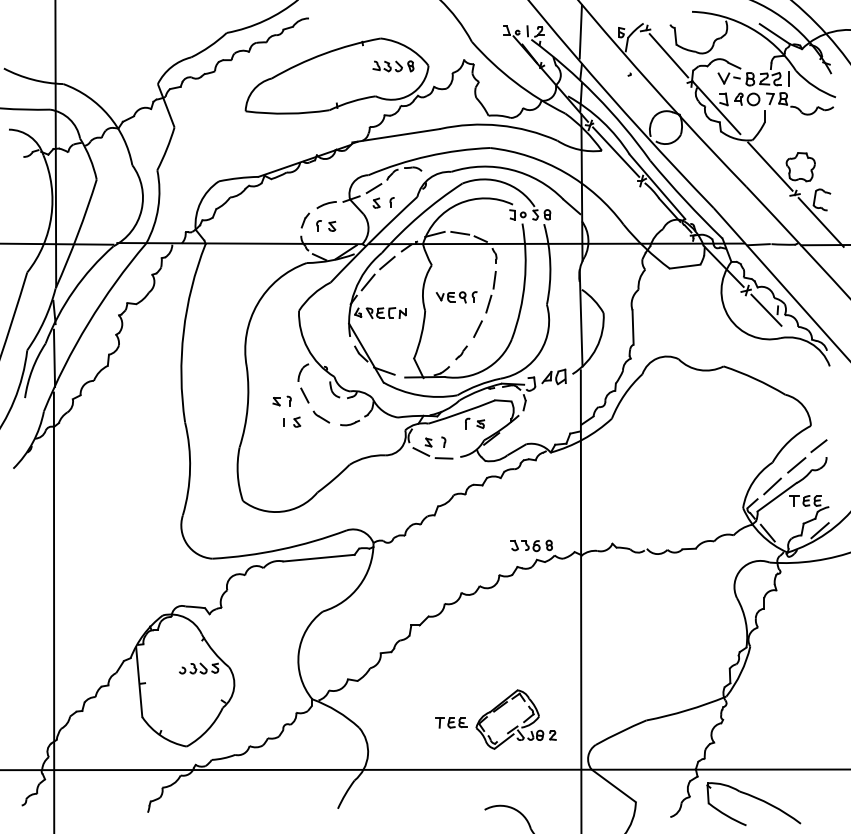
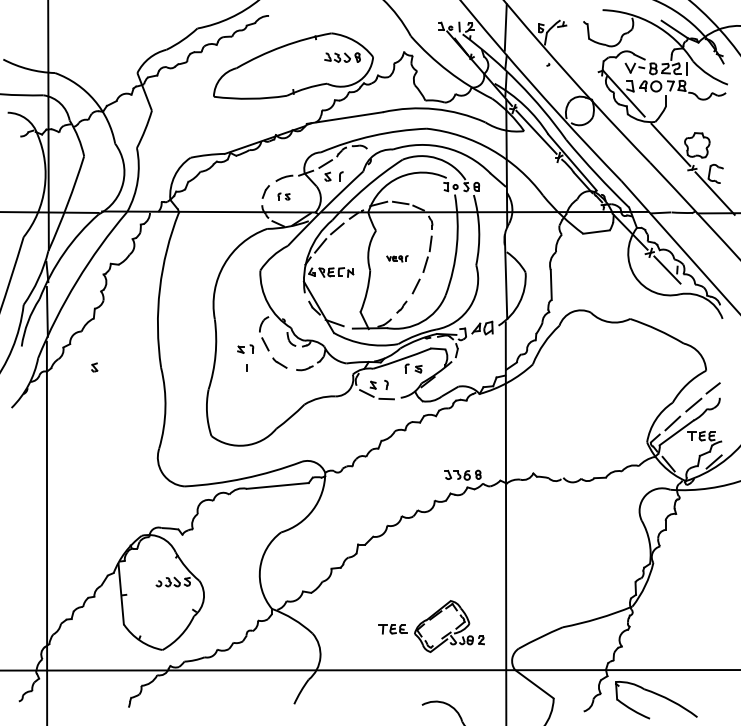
line: (668, 55) -> (582, 48), removed
part: (325, 225) -> (283, 196), size x0.7
part: (456, 297) -> (397, 258), size x0.6
part: (296, 422) -> (94, 367), moved

